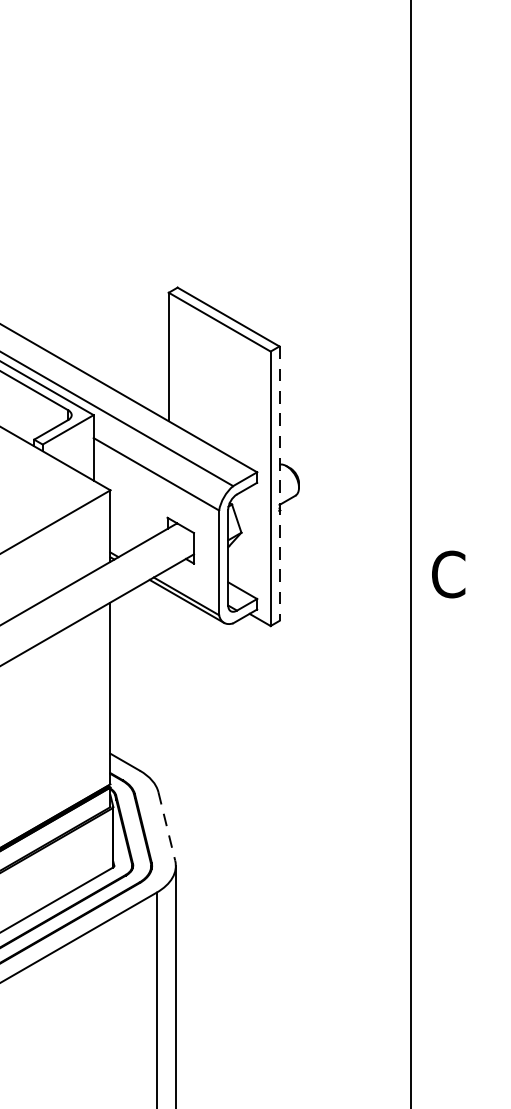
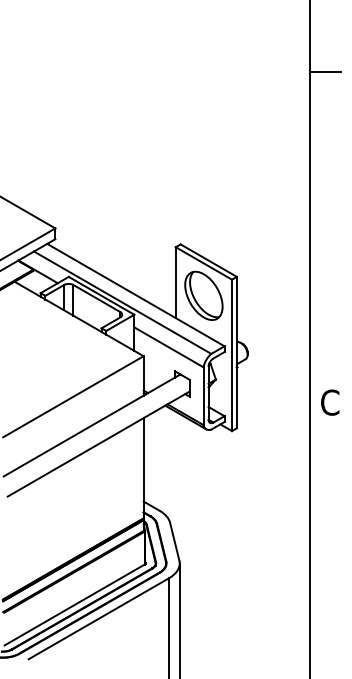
part: (218, 380) -> (203, 295), added
line: (278, 483) -> (236, 352), dashed -> solid
line: (166, 827) -> (174, 542), dashed -> solid

